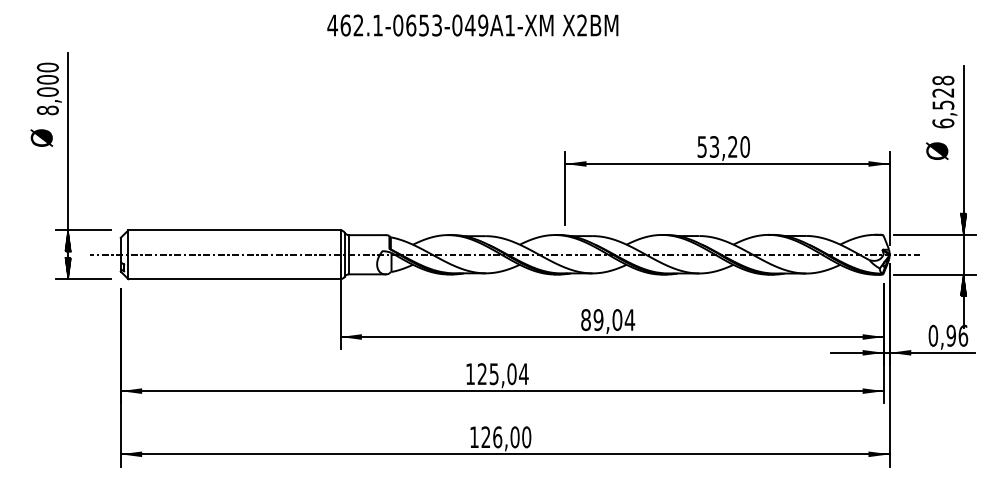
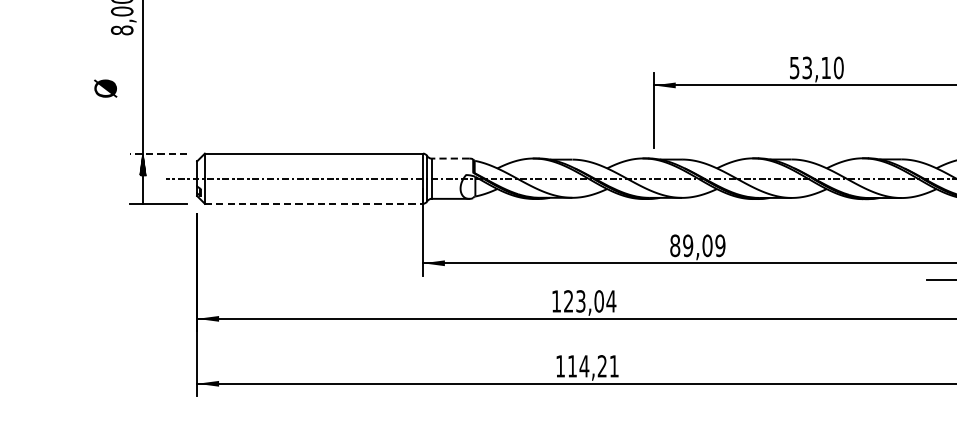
text: (41, 137) -> (105, 88), moved
text: (732, 146) -> (825, 67), 53,20 -> 53,10
line: (83, 230) -> (158, 153), solid -> dashed
line: (366, 235) -> (449, 158), solid -> dashed
hatch: (67, 268) -> (142, 192), removed
line: (234, 279) -> (313, 204), solid -> dashed
text: (629, 319) -> (719, 245), 89,04 -> 89,09
text: (494, 373) -> (581, 300), 125,04 -> 123,04
text: (506, 437) -> (593, 366), 126,00 -> 114,21

